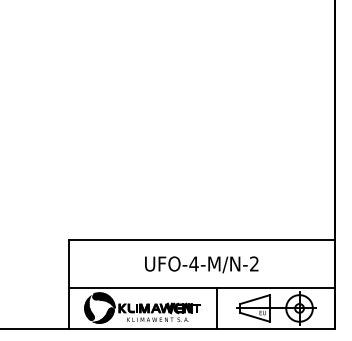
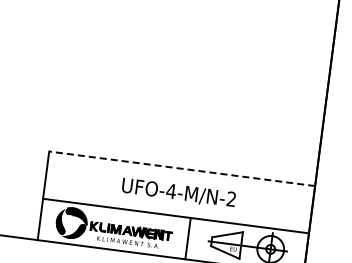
line: (201, 240) -> (181, 168), solid -> dashed

